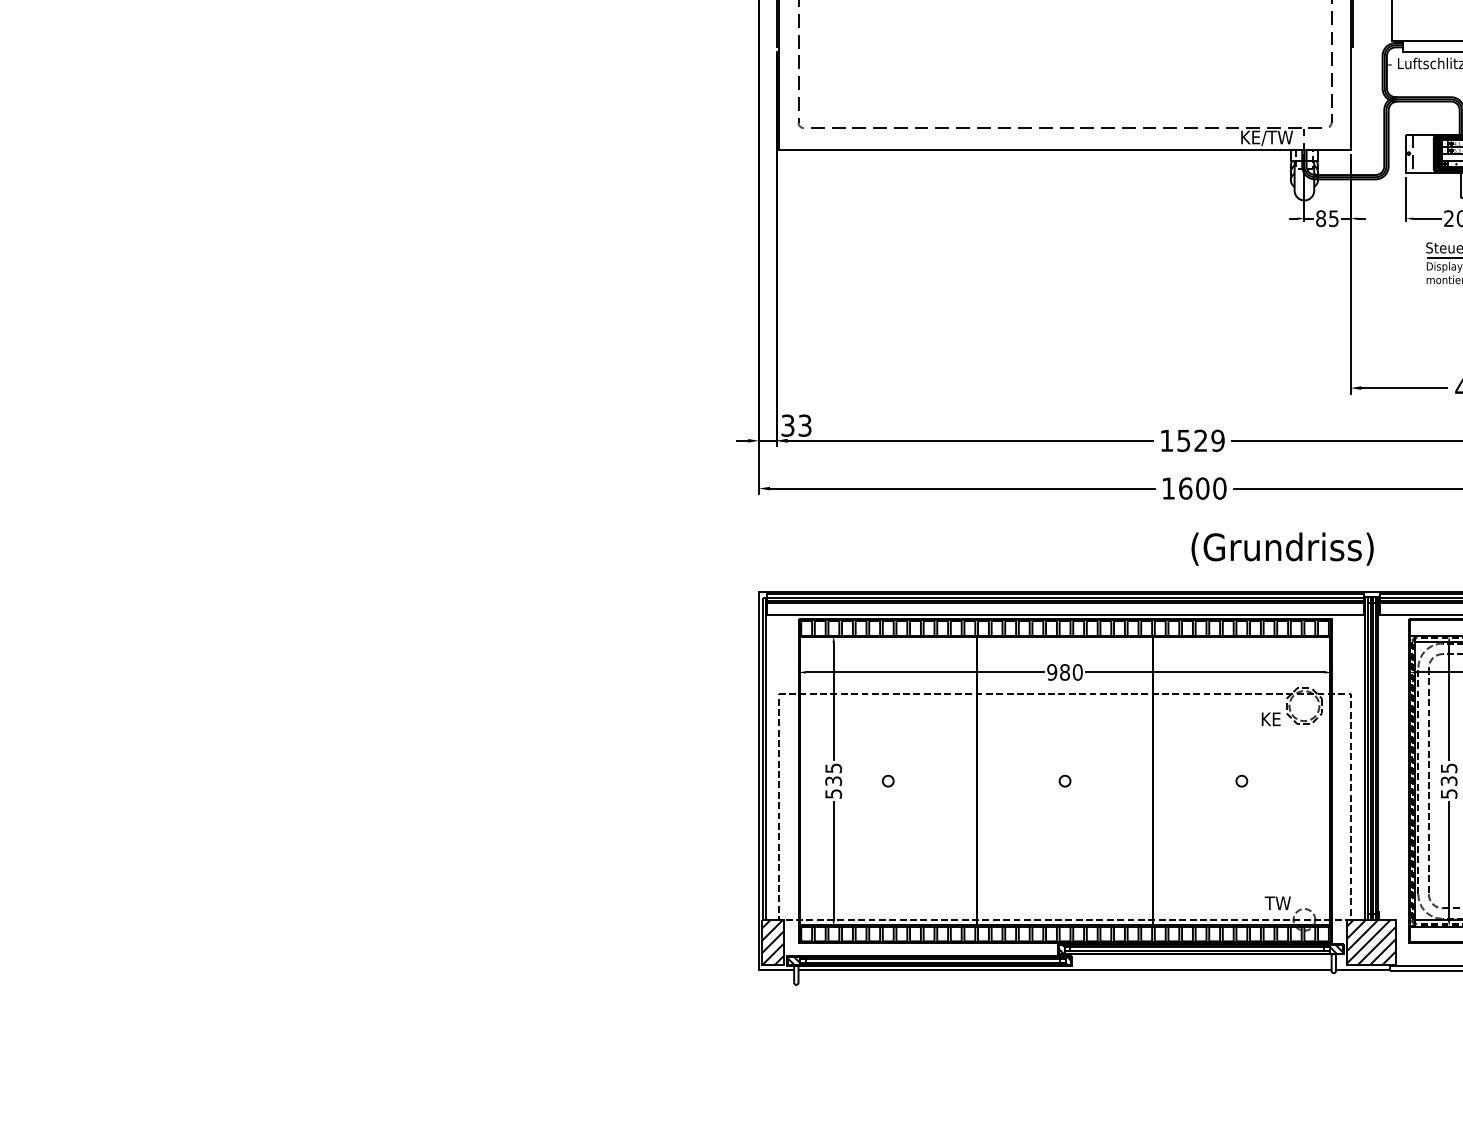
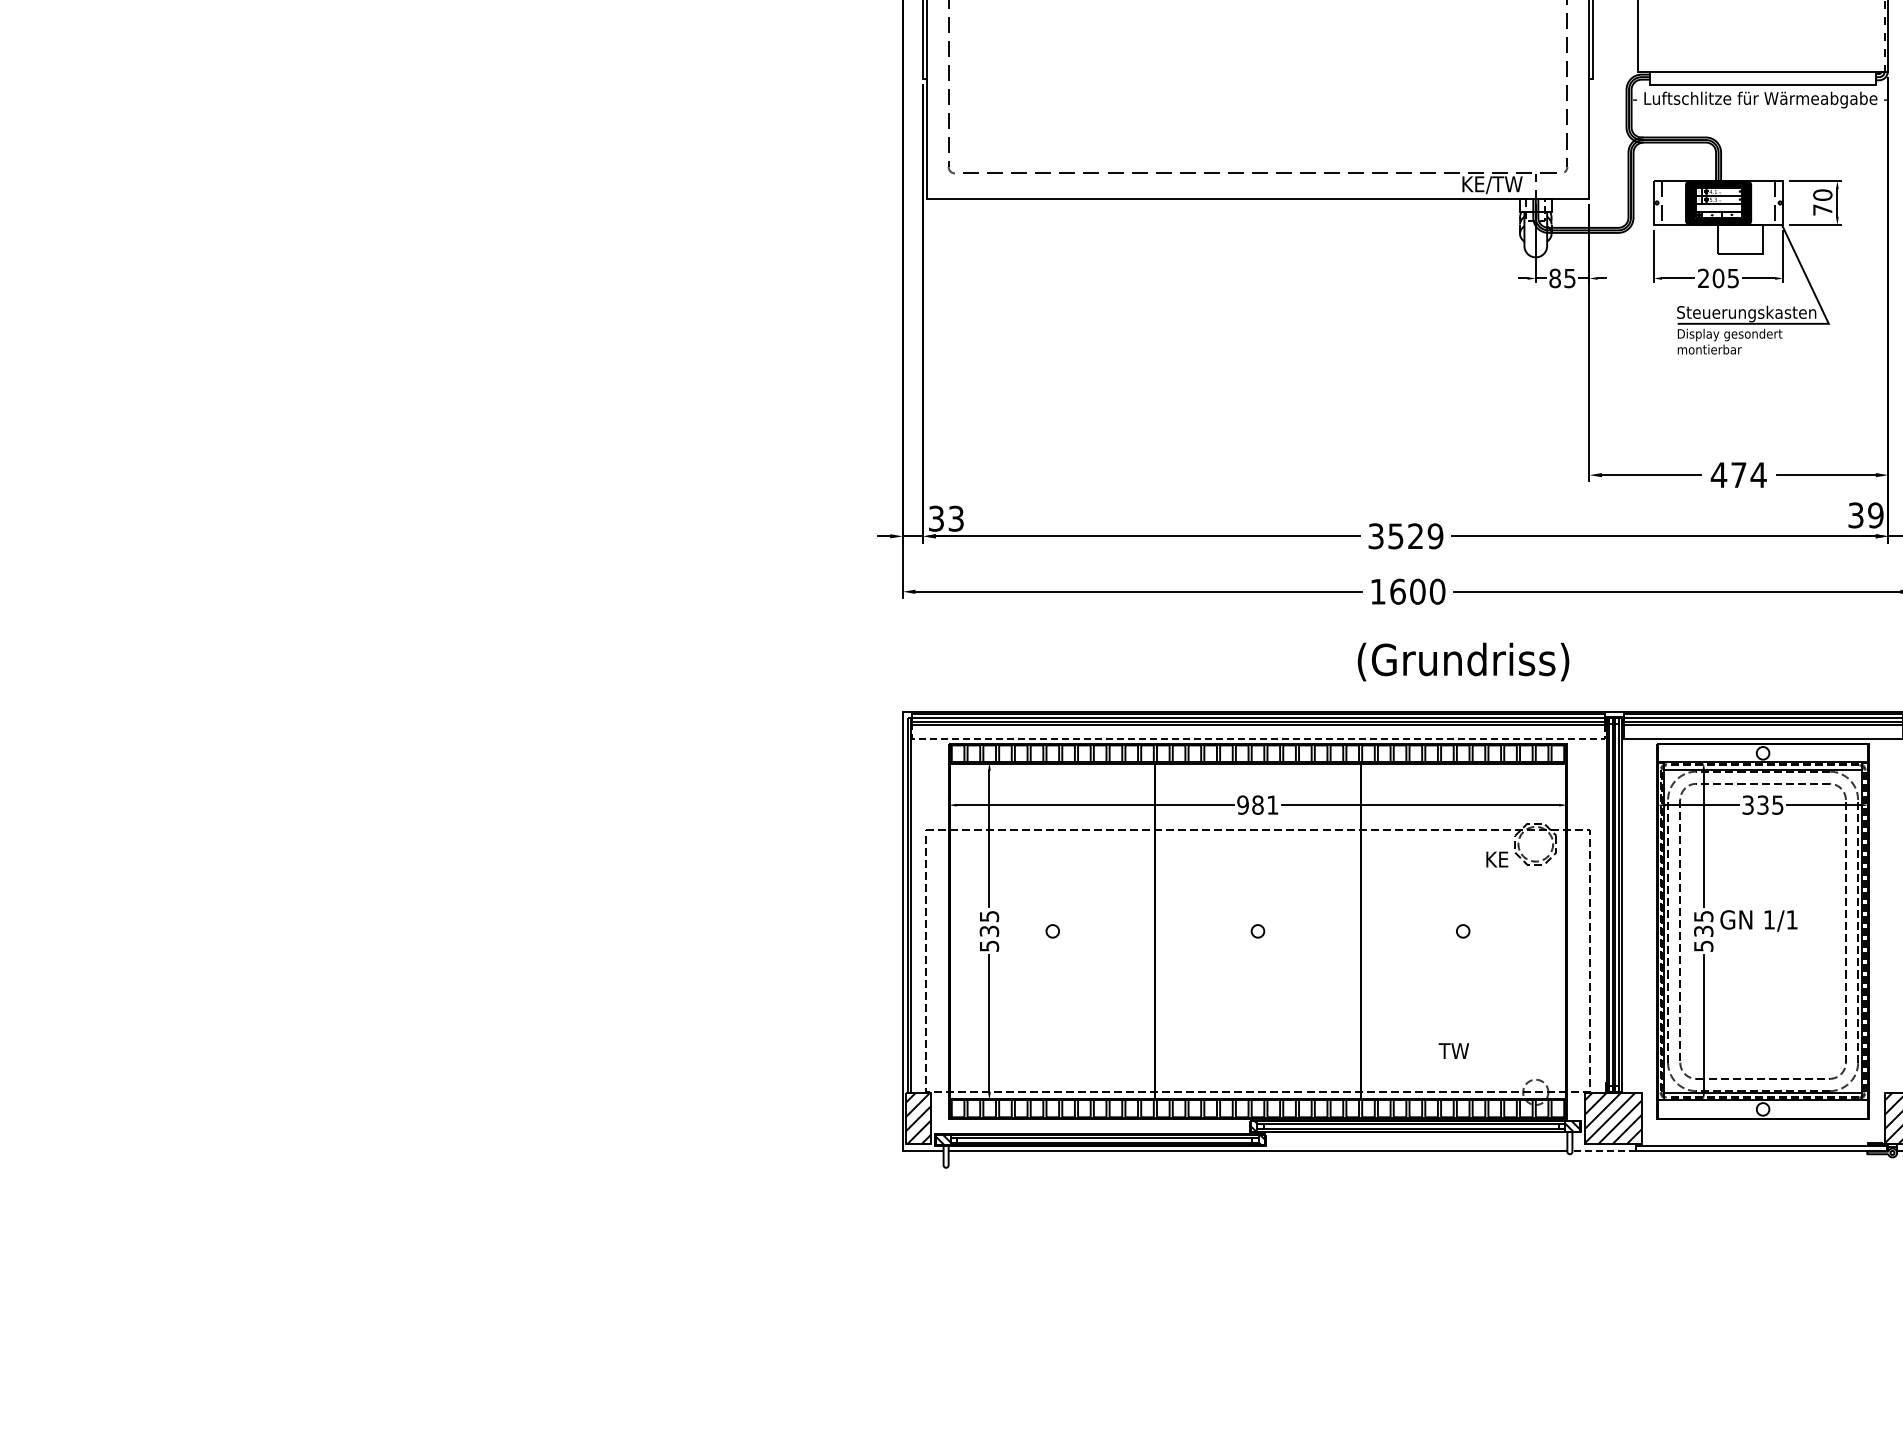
text: (1166, 440) -> (1375, 536), 1529 -> 3529
text: (1282, 548) -> (1463, 661), moved
line: (1064, 615) -> (1257, 738), solid -> dashed
text: (1077, 671) -> (1272, 804), 980 -> 981
text: (1277, 902) -> (1453, 1050), moved
line: (1362, 969) -> (1603, 1150), solid -> dashed

